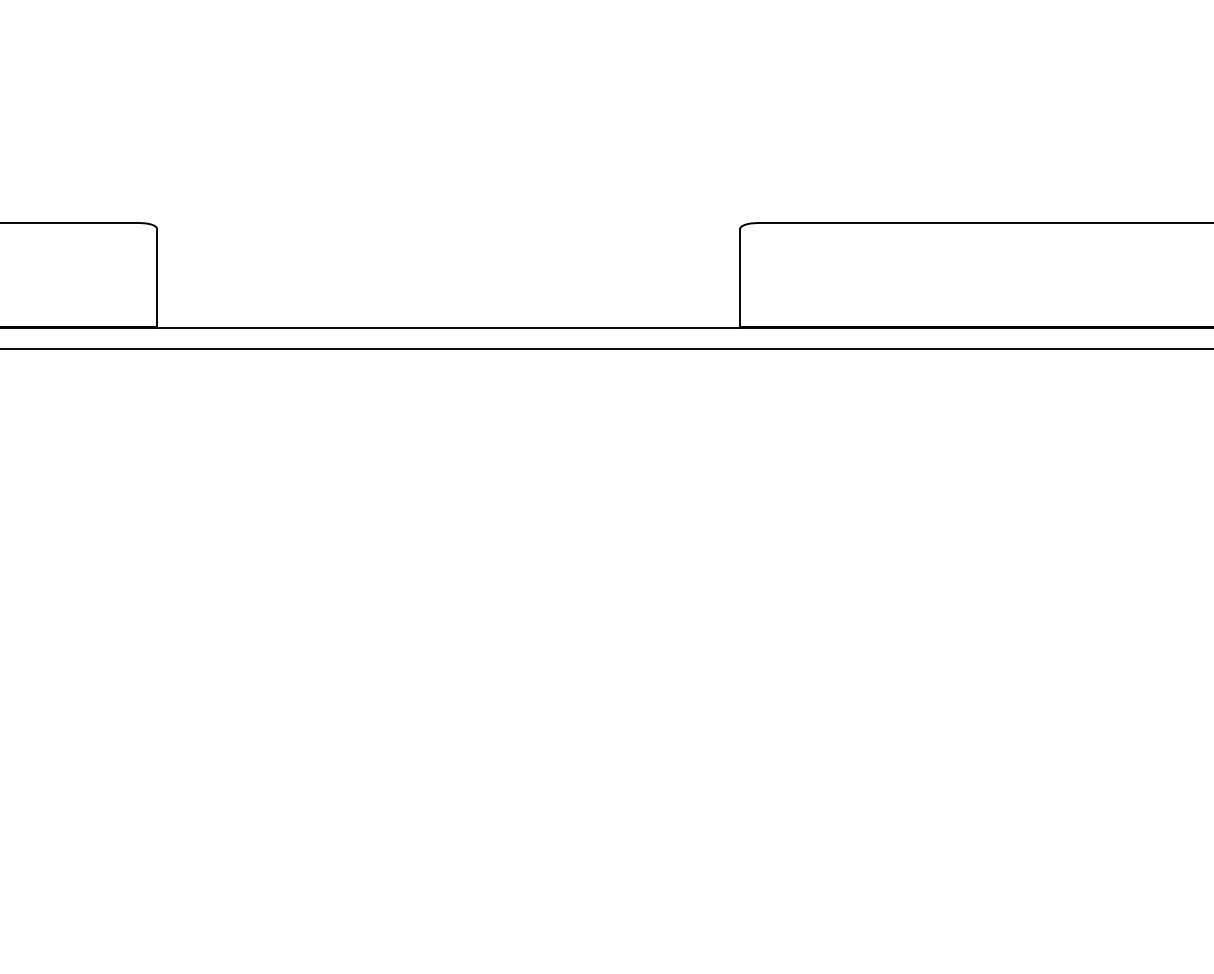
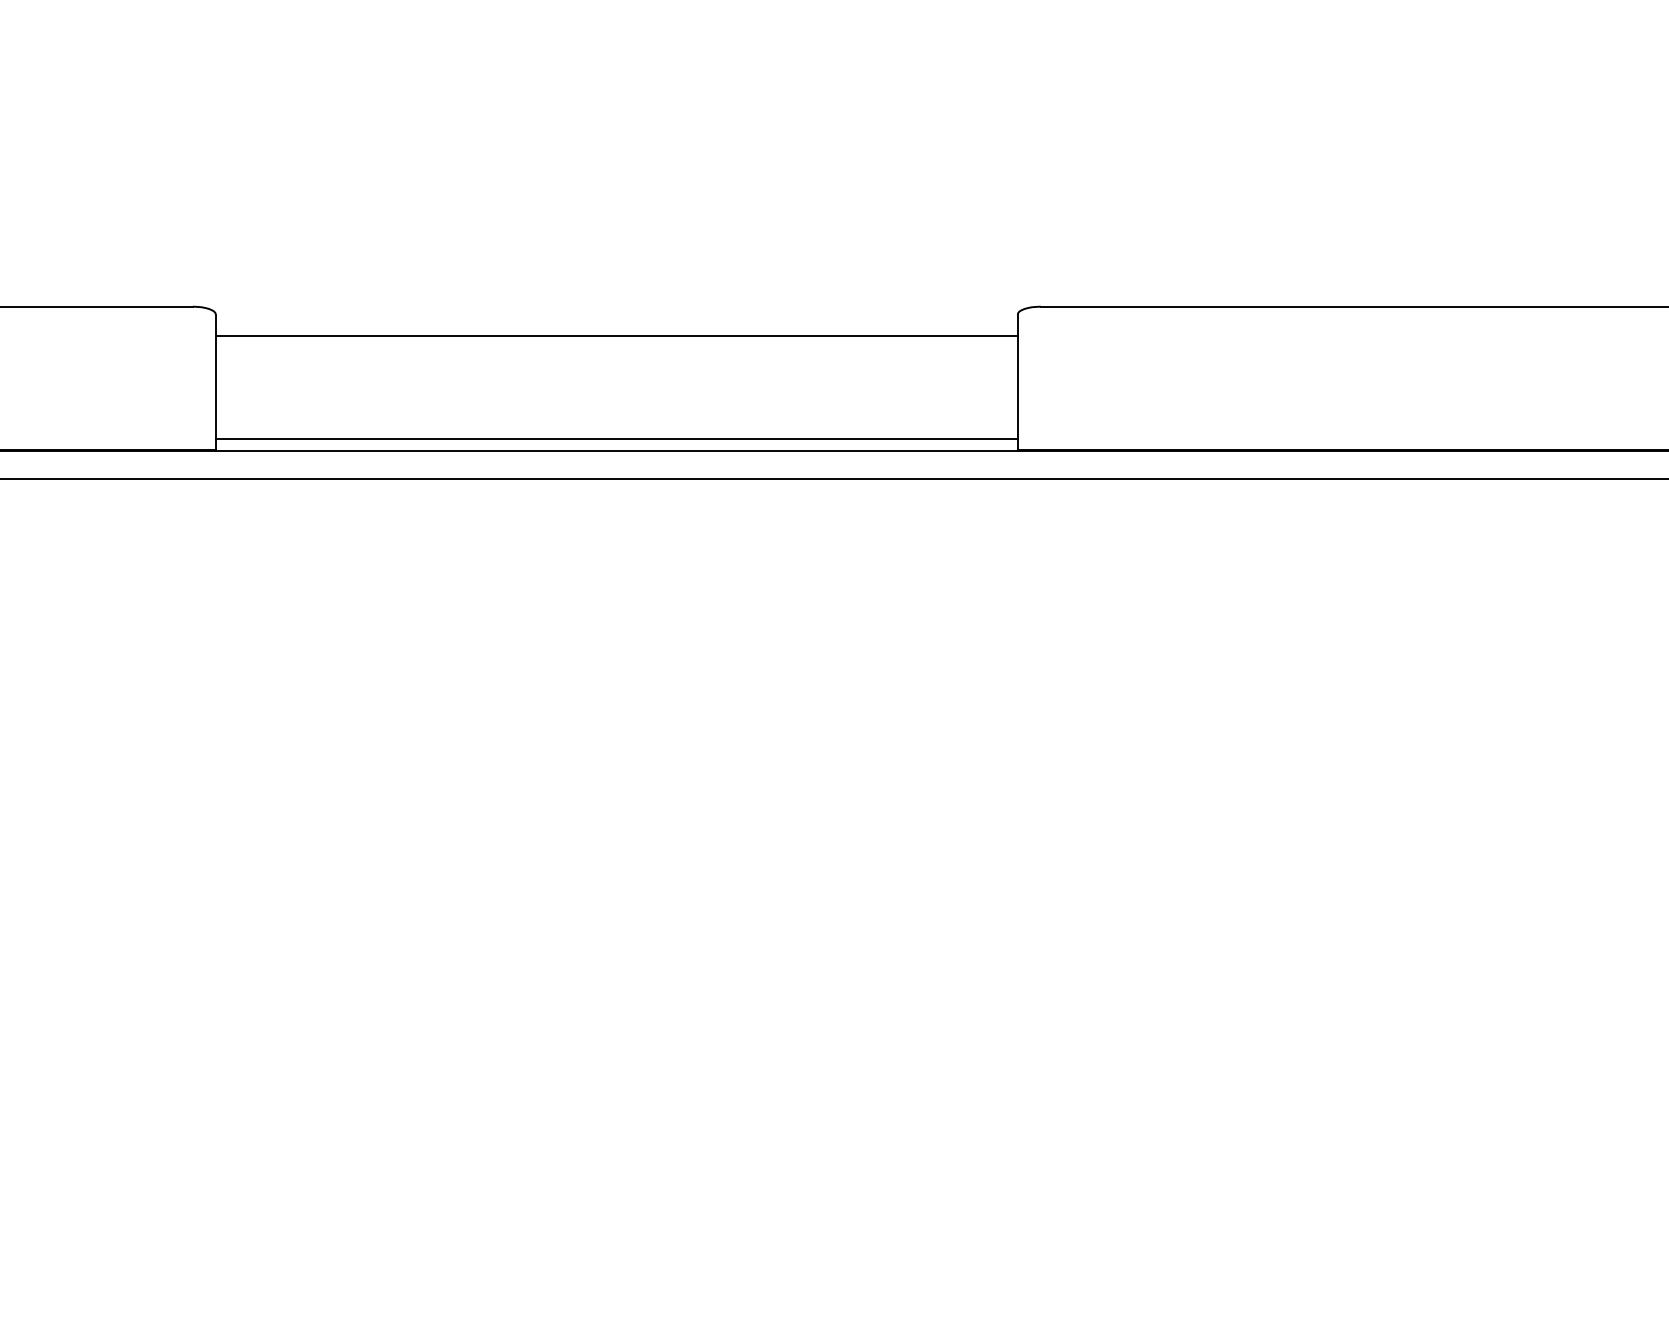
line: (448, 244) -> (616, 336), added
line: (448, 319) -> (616, 439), added

